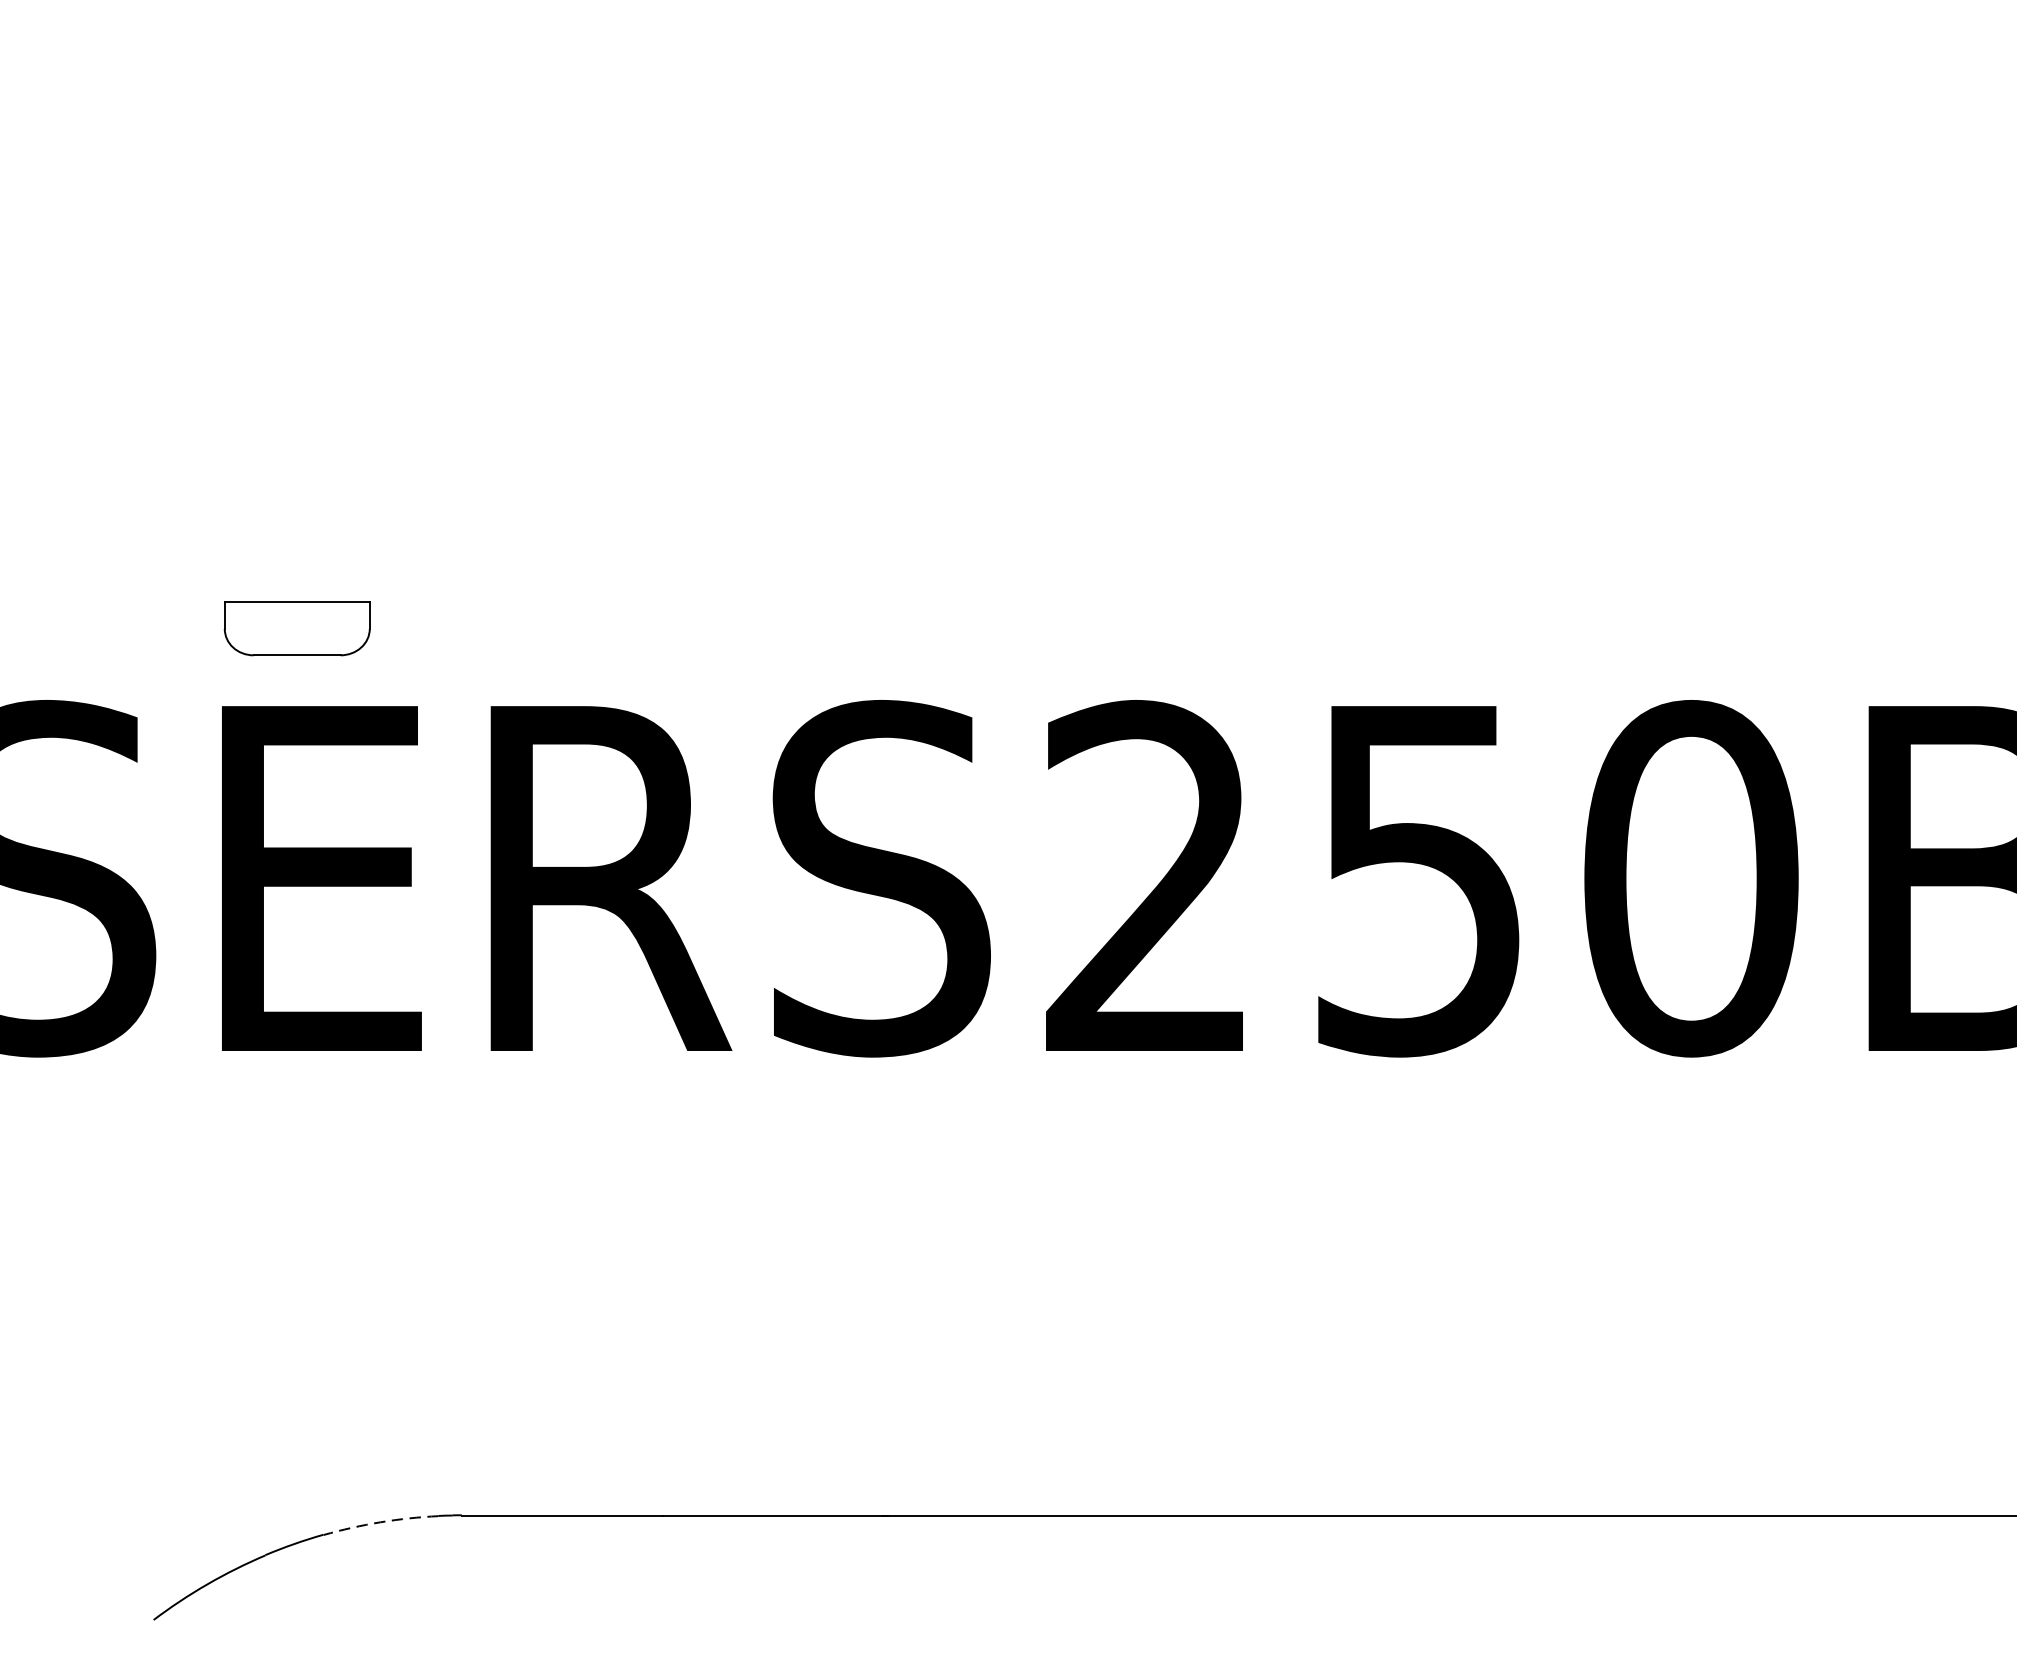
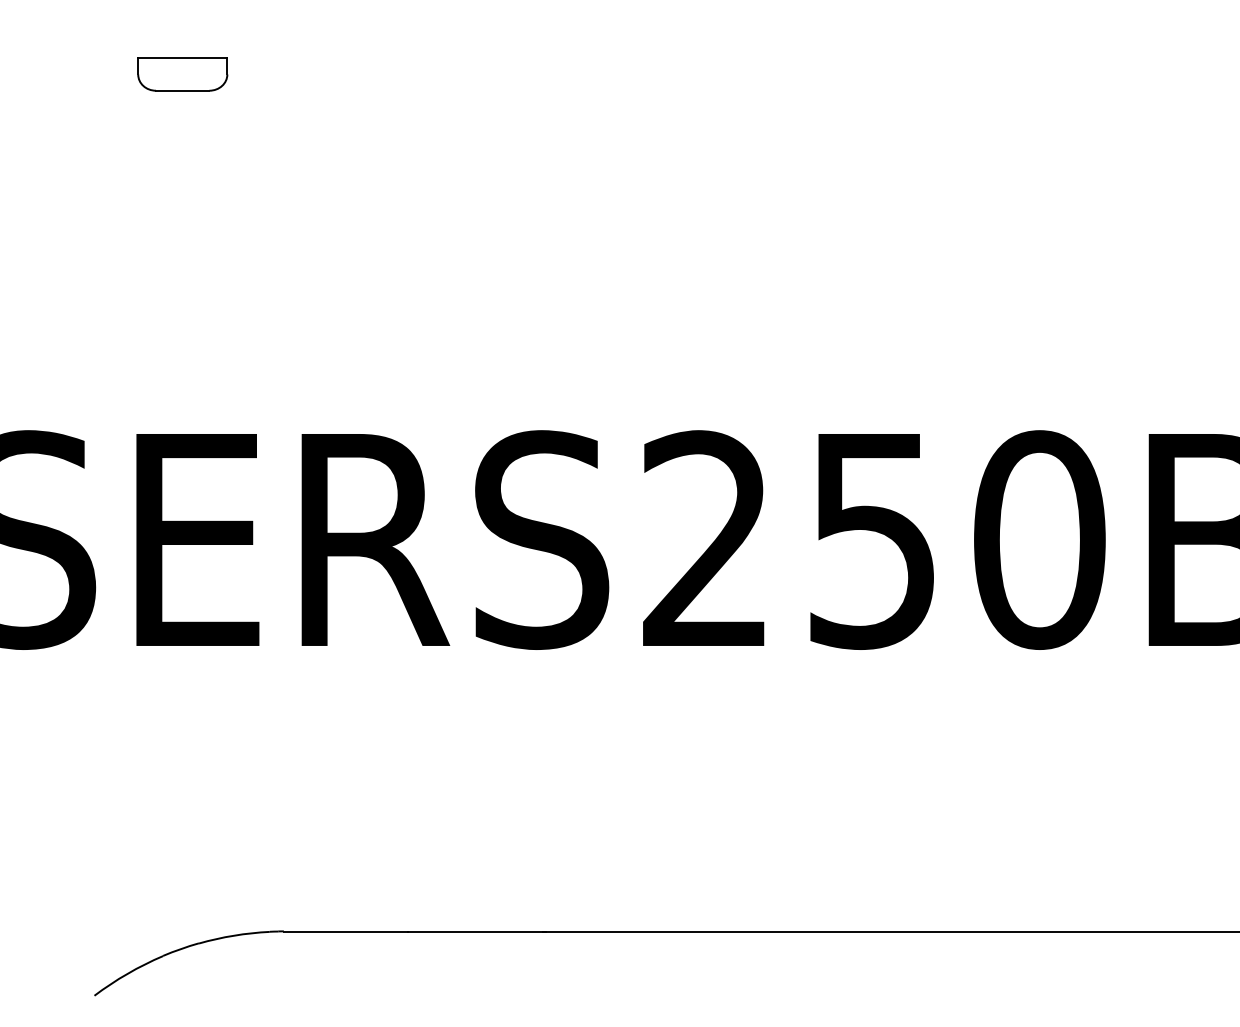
part: (296, 628) -> (182, 74), moved
arc: (381, 1521) -> (234, 935), dashed -> solid

